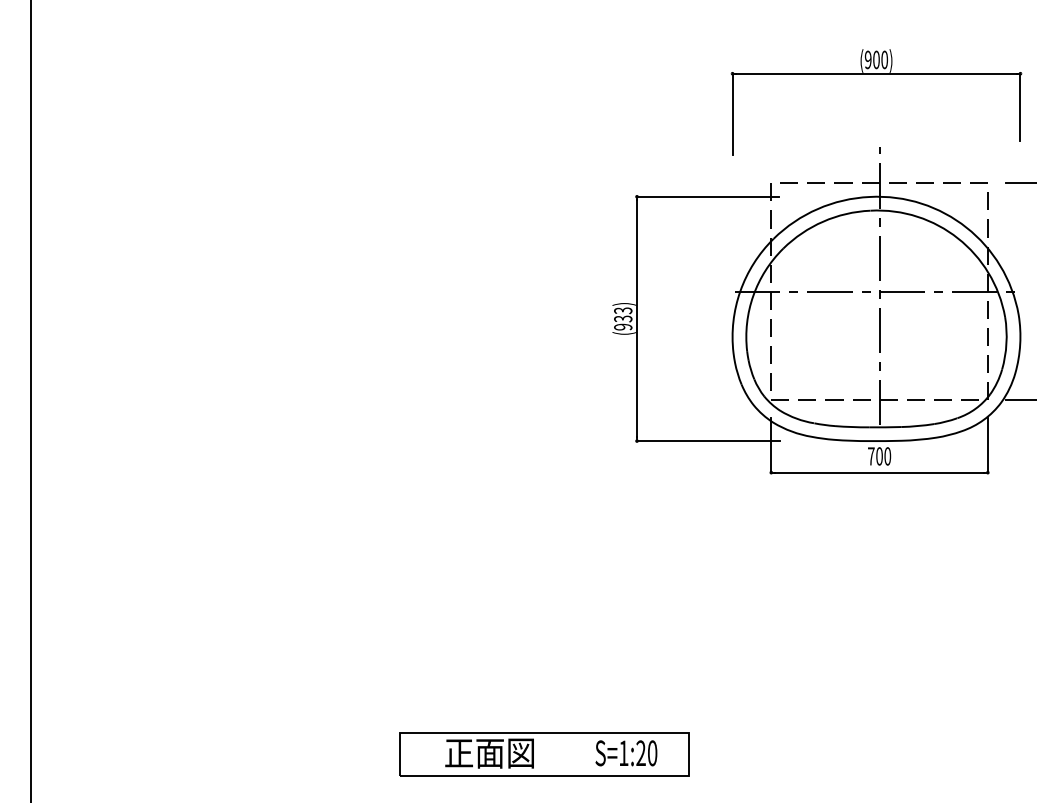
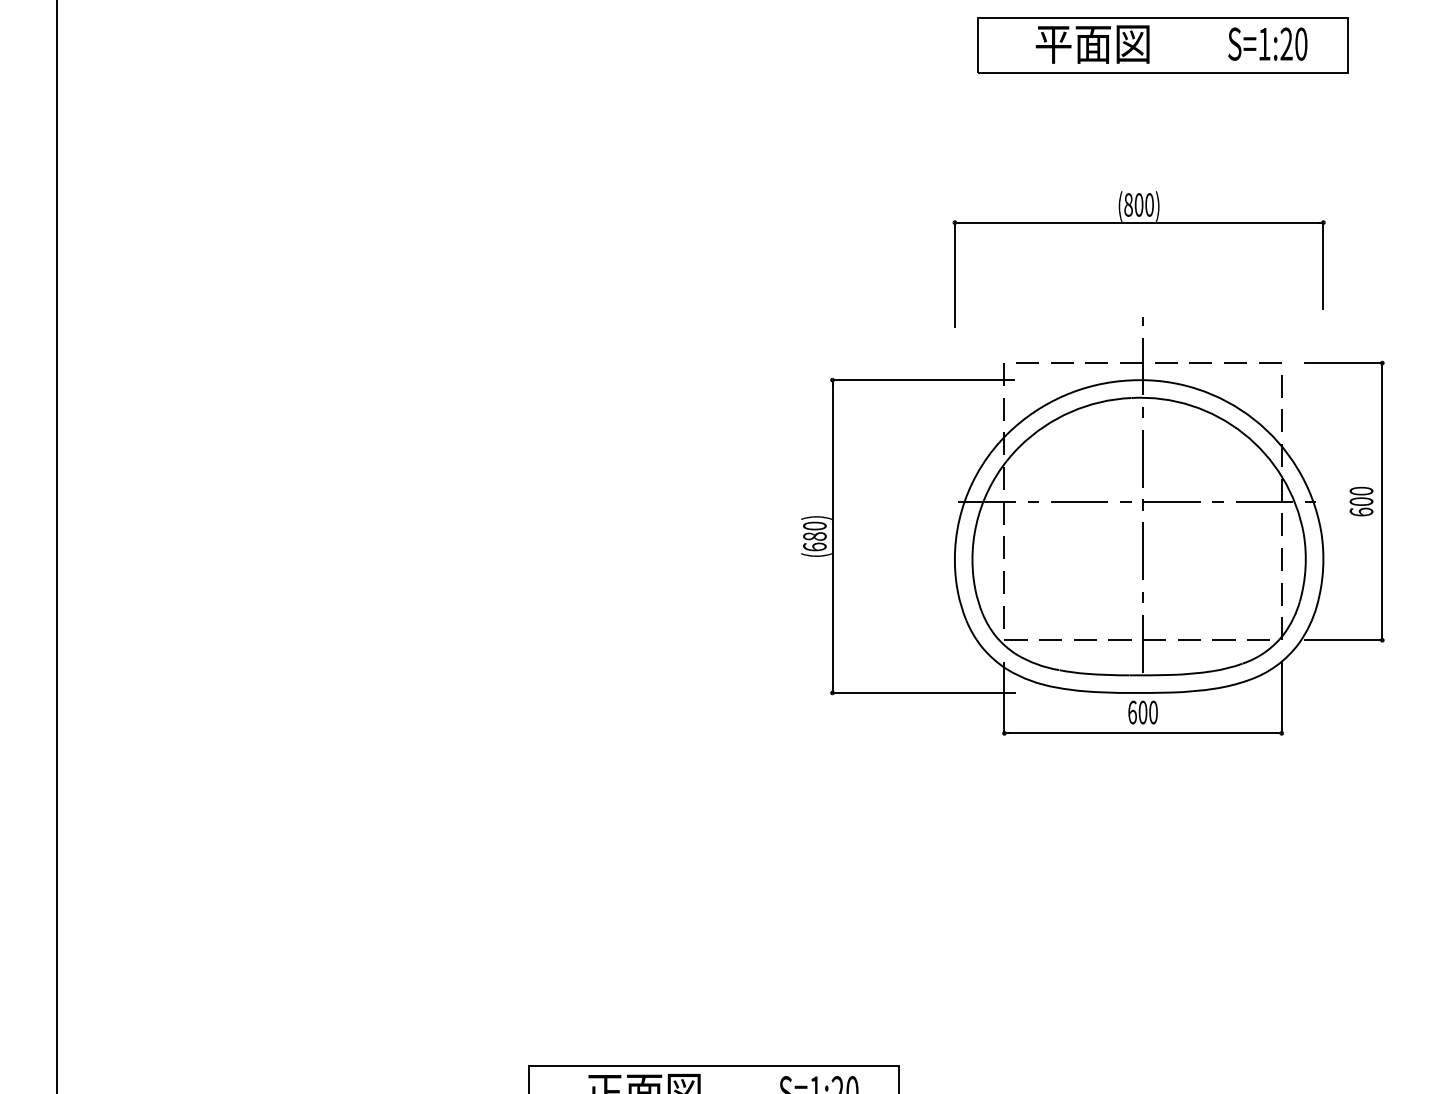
text: (868, 59) -> (1128, 204), (900) -> (800)
text: (622, 318) -> (814, 536), (933) -> (680)
text: (871, 456) -> (1132, 712), 700 -> 600

